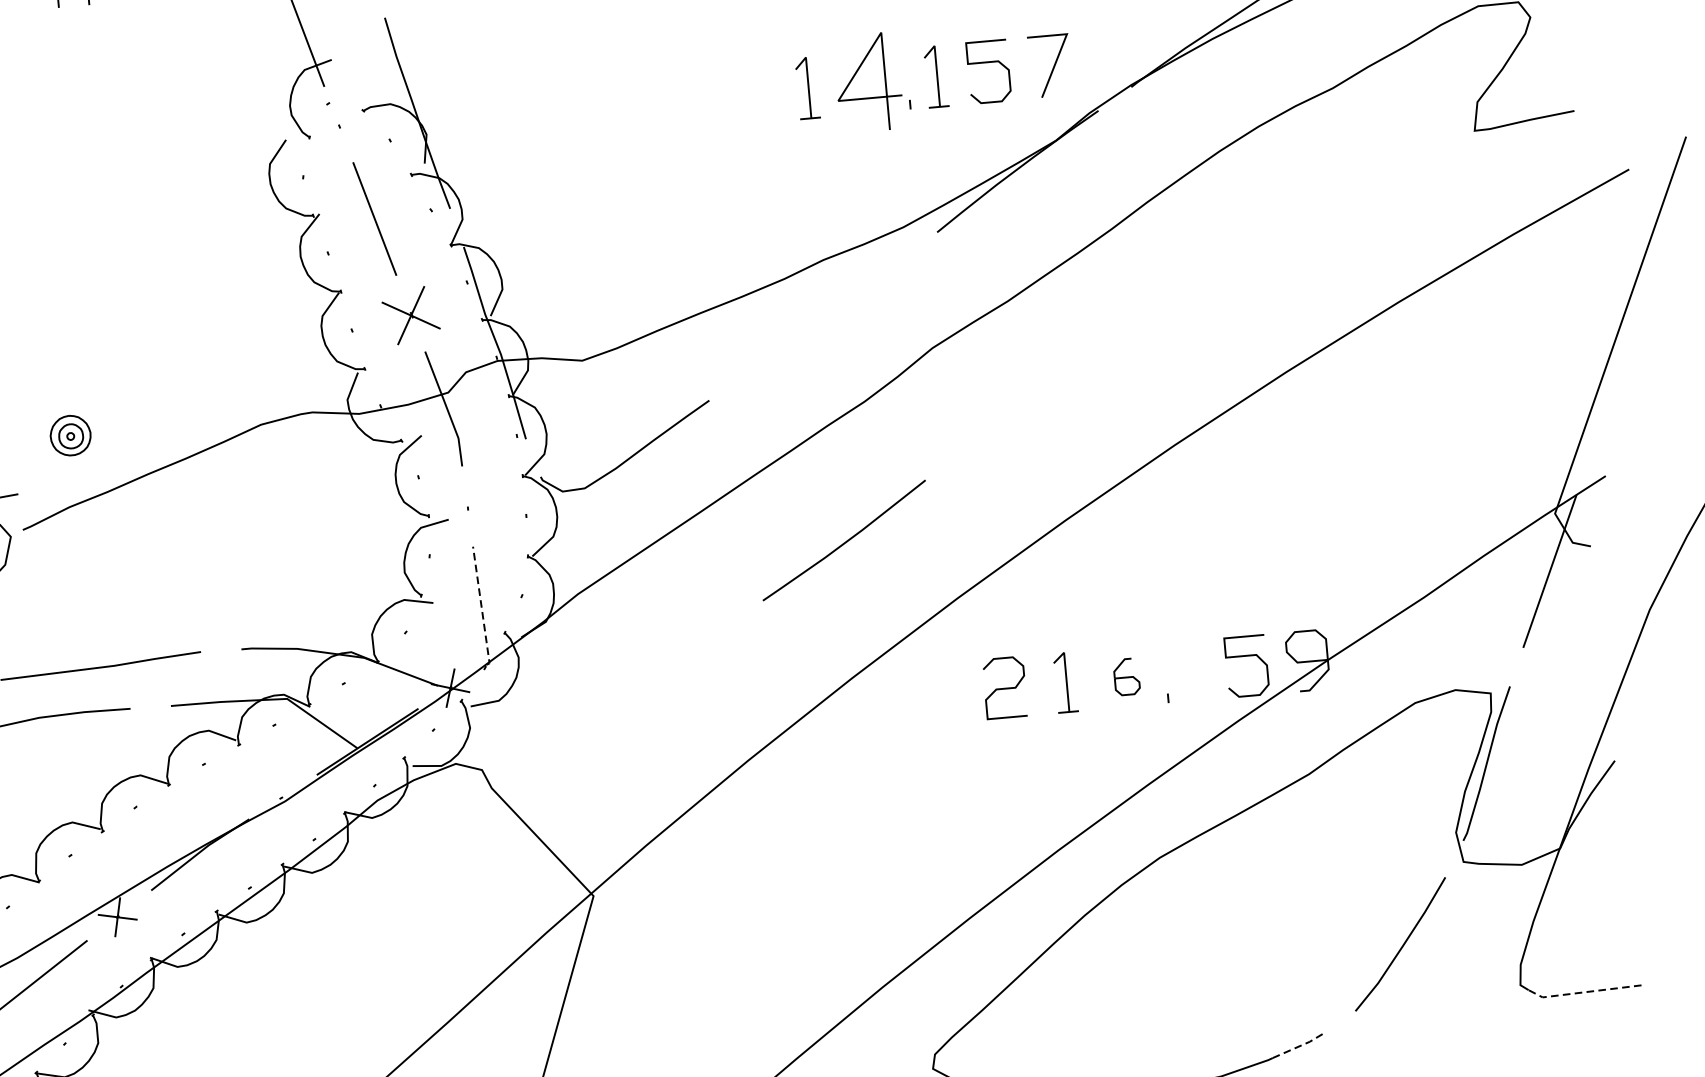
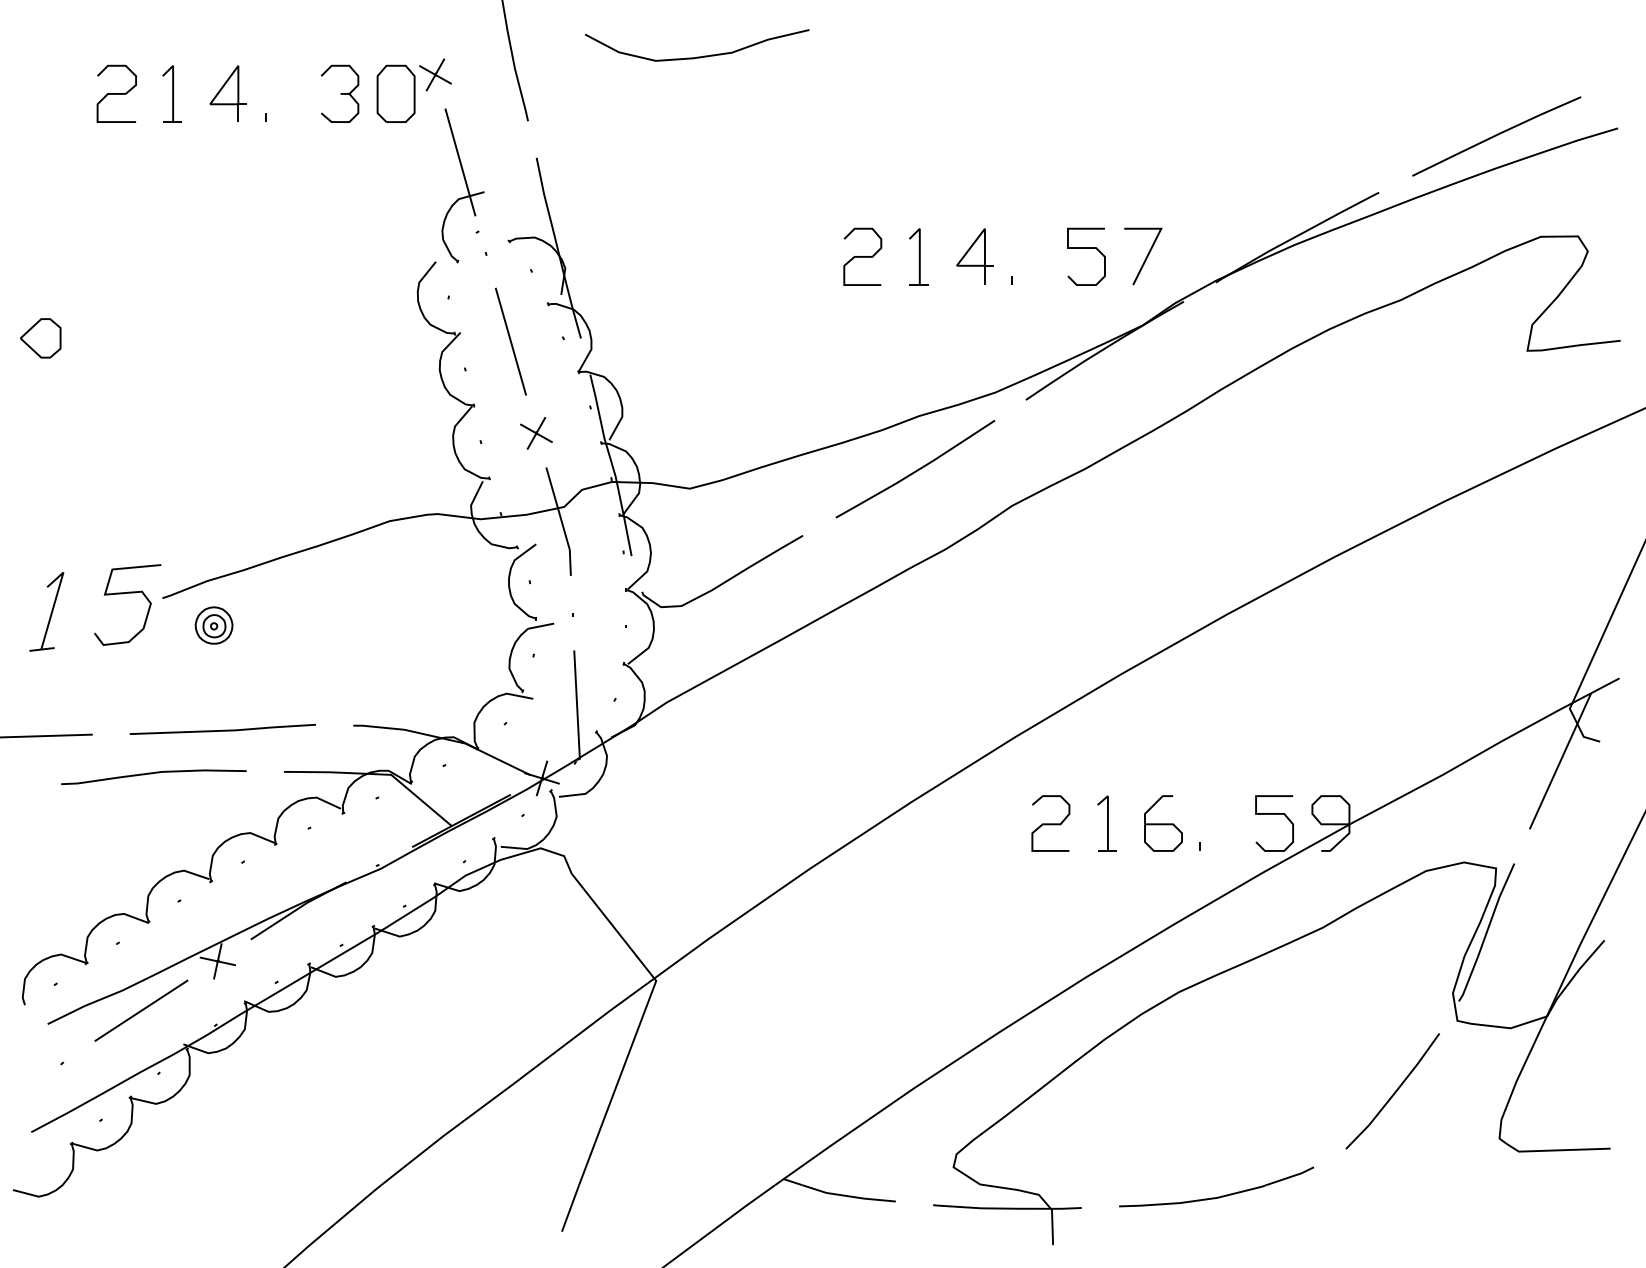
part: (935, 76) -> (1037, 256), removed
part: (867, 82) -> (974, 256), size x0.62
curve: (746, 93) -> (862, 256), added
part: (411, 315) -> (536, 433), size x0.62
part: (70, 435) -> (213, 625), moved
curve: (844, 541) -> (915, 470), moved
line: (482, 609) -> (577, 708), dashed -> solid
part: (1126, 676) -> (1163, 823), size x1.67
line: (1583, 992) -> (1556, 1150), dashed -> solid
line: (1298, 1047) -> (1290, 1177), dashed -> solid

